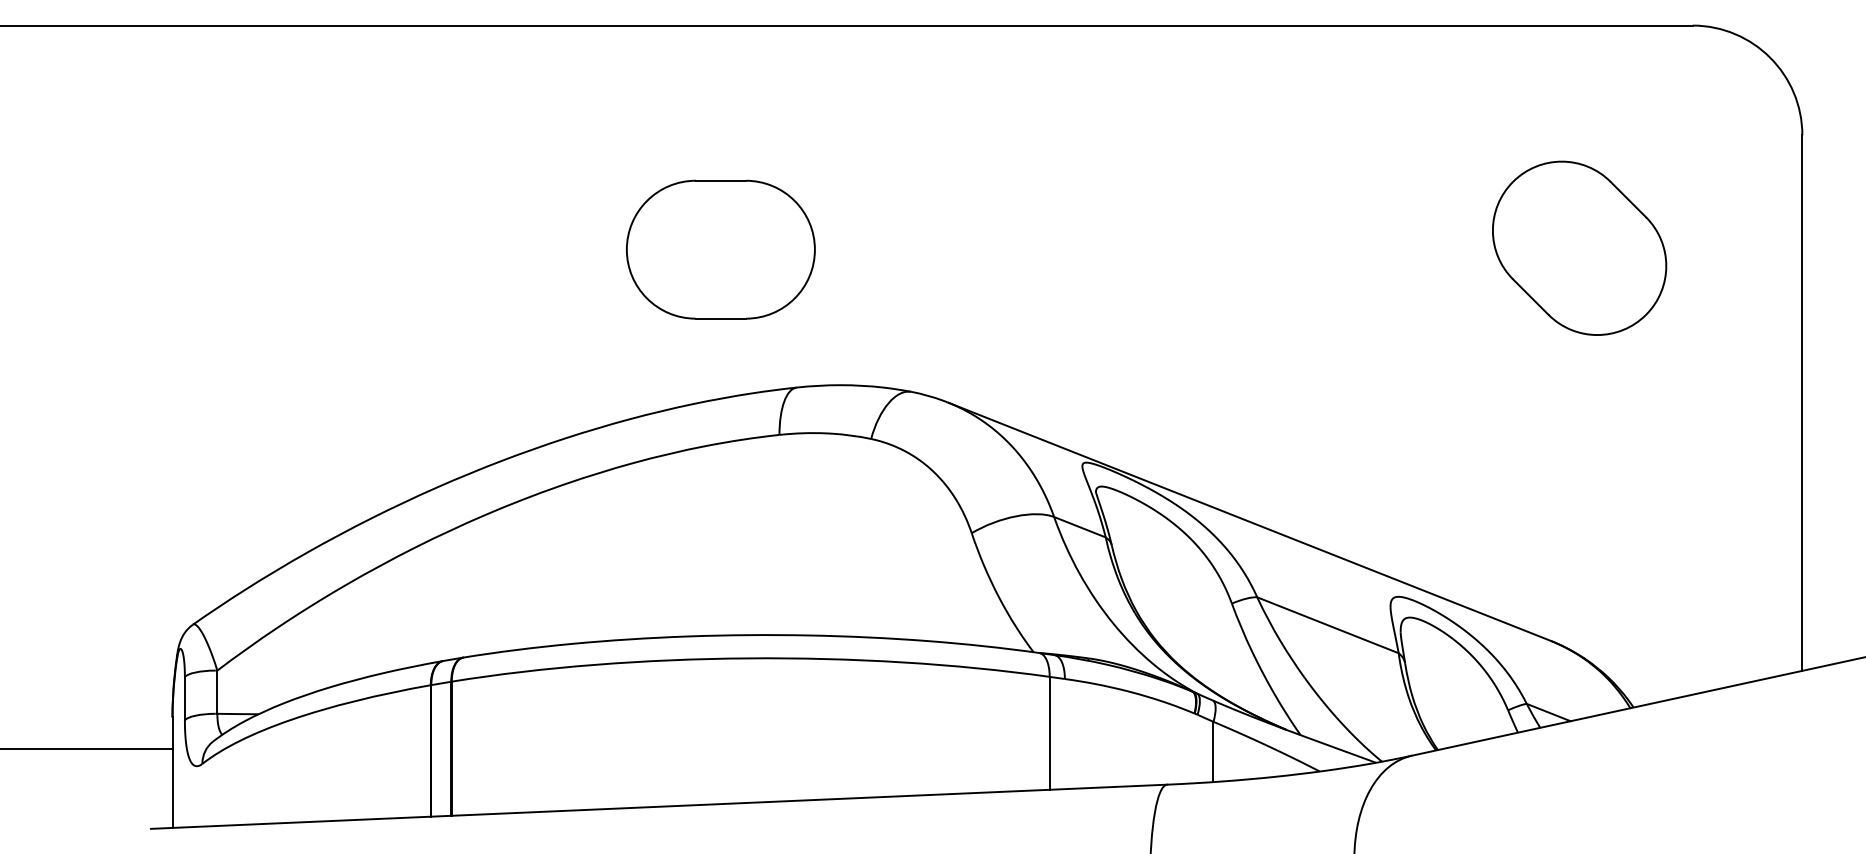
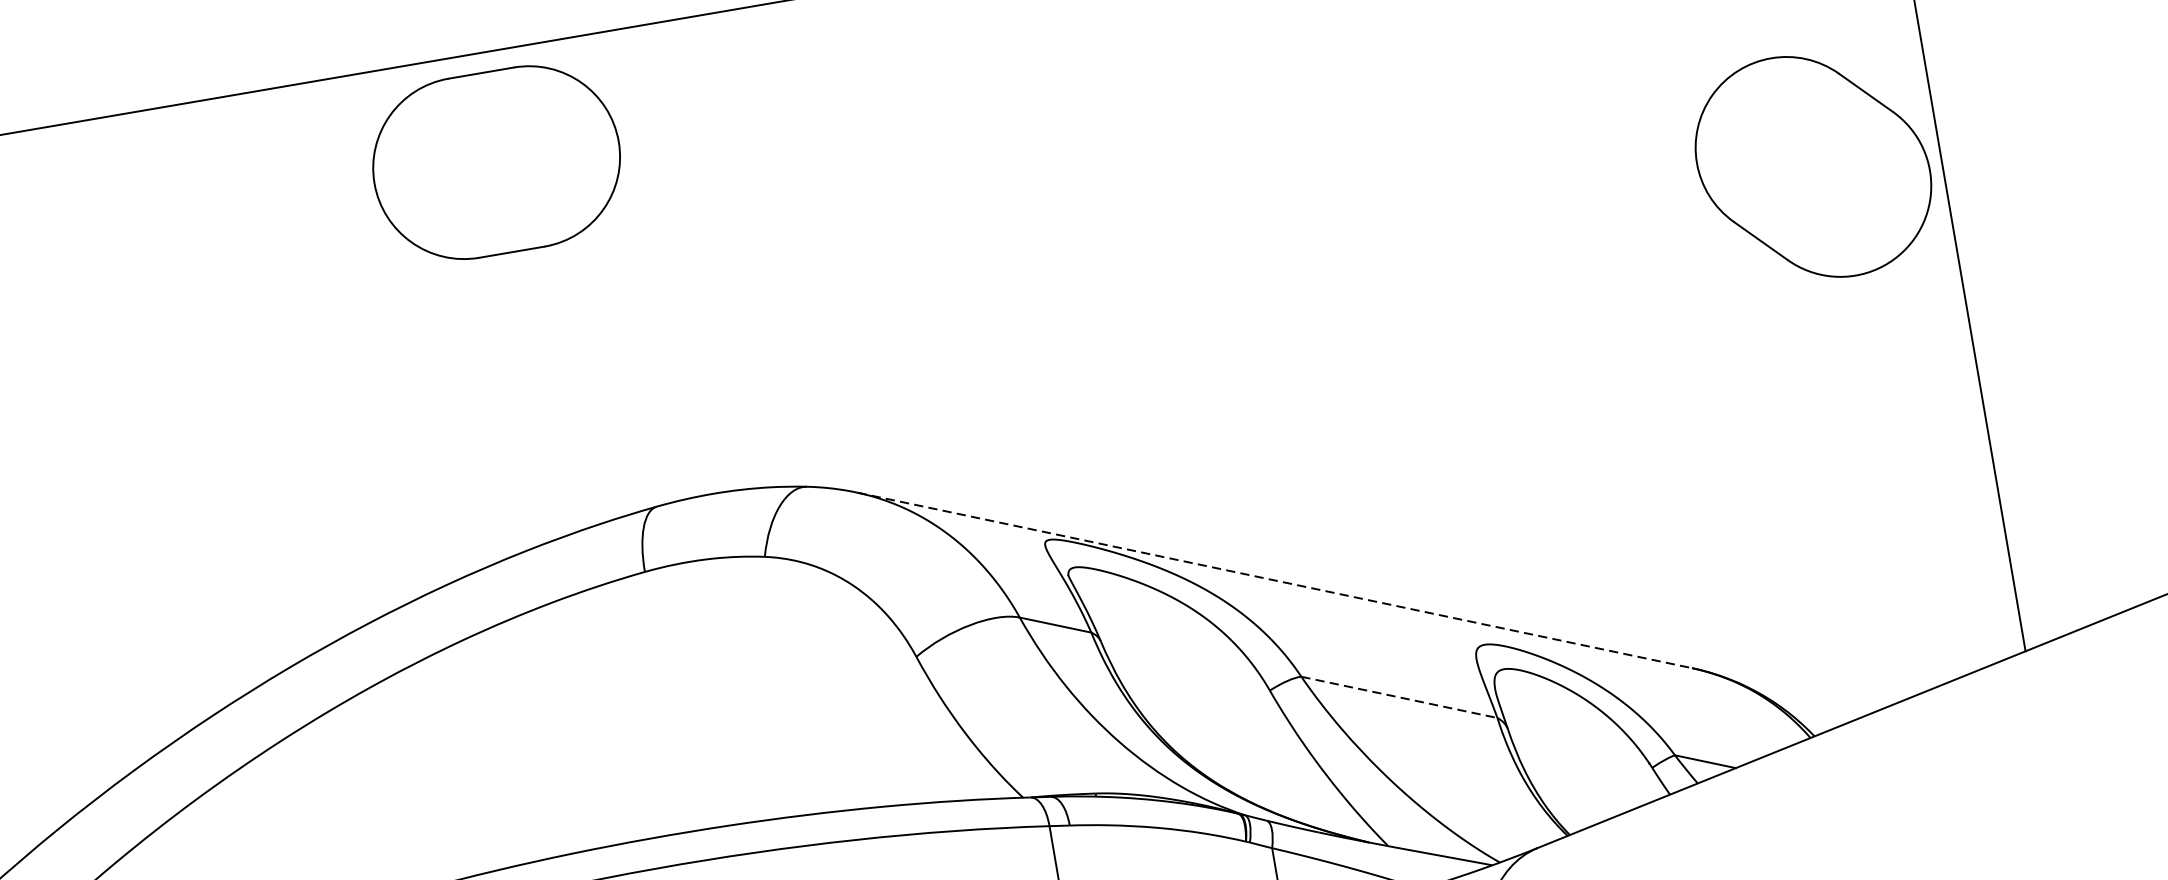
part: (1579, 247) -> (1813, 165), moved
part: (720, 249) -> (496, 162), moved
line: (1249, 521) -> (1274, 580), solid -> dashed
line: (1328, 625) -> (1400, 697), solid -> dashed

